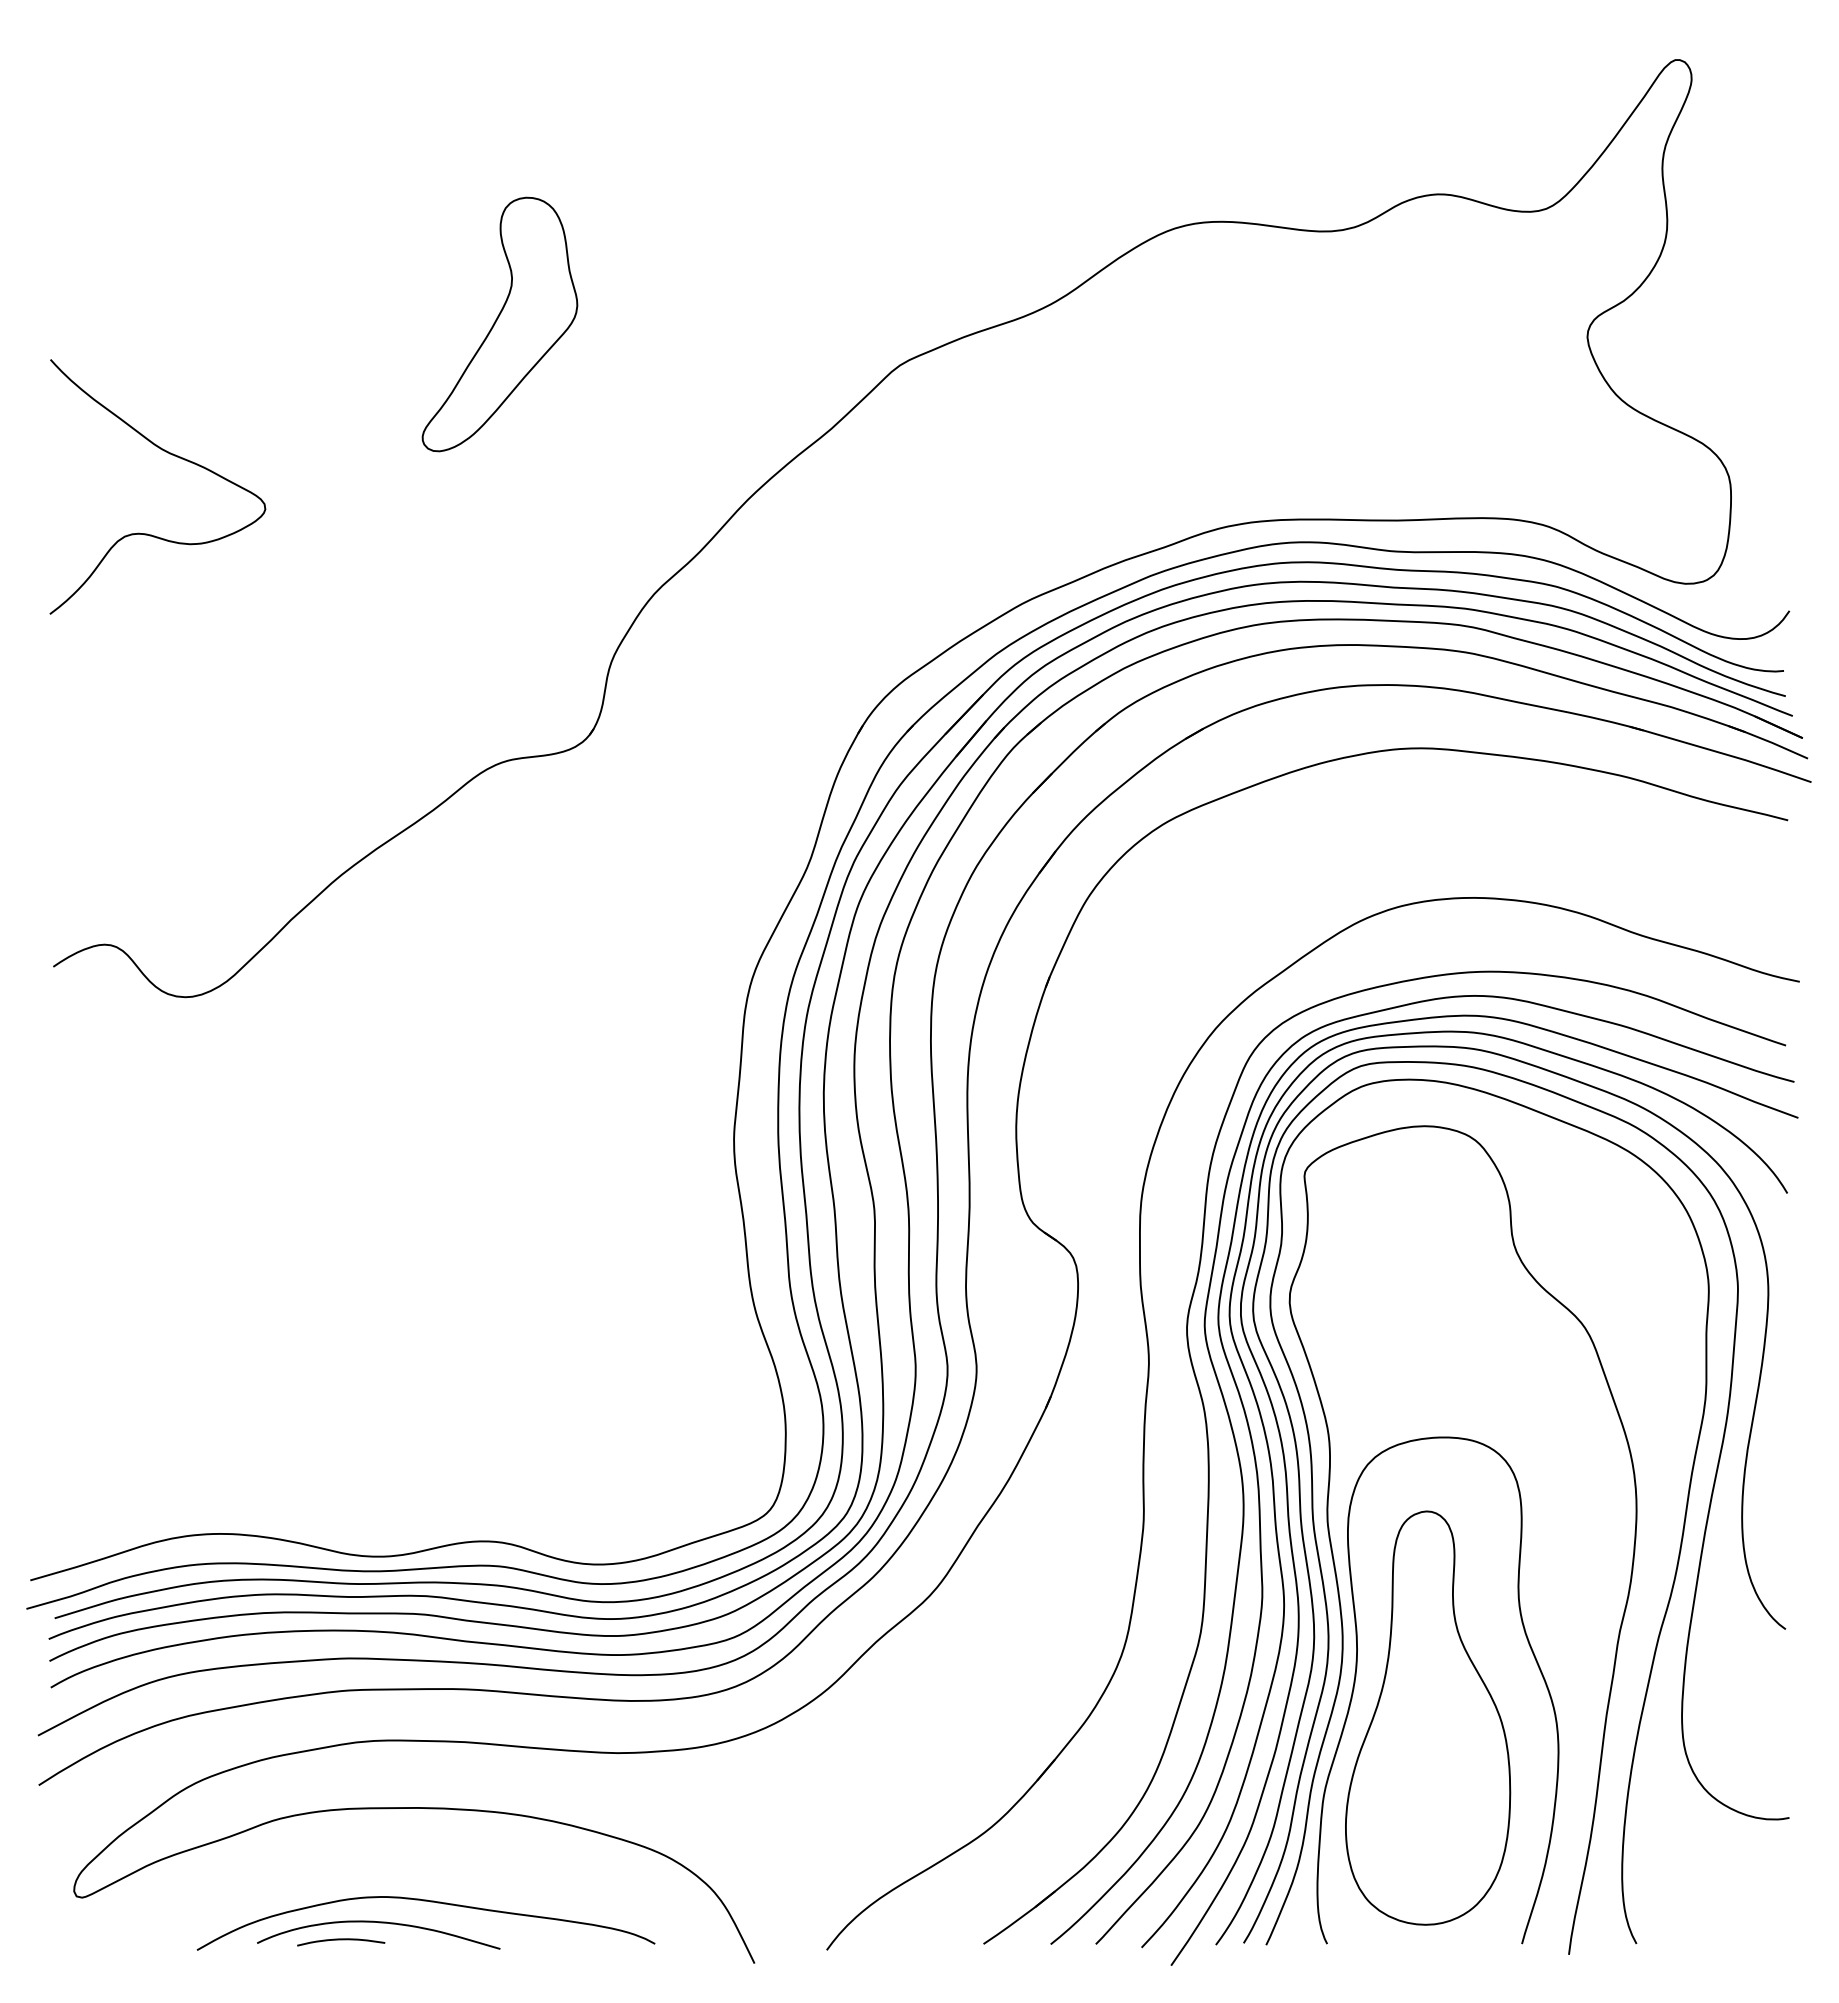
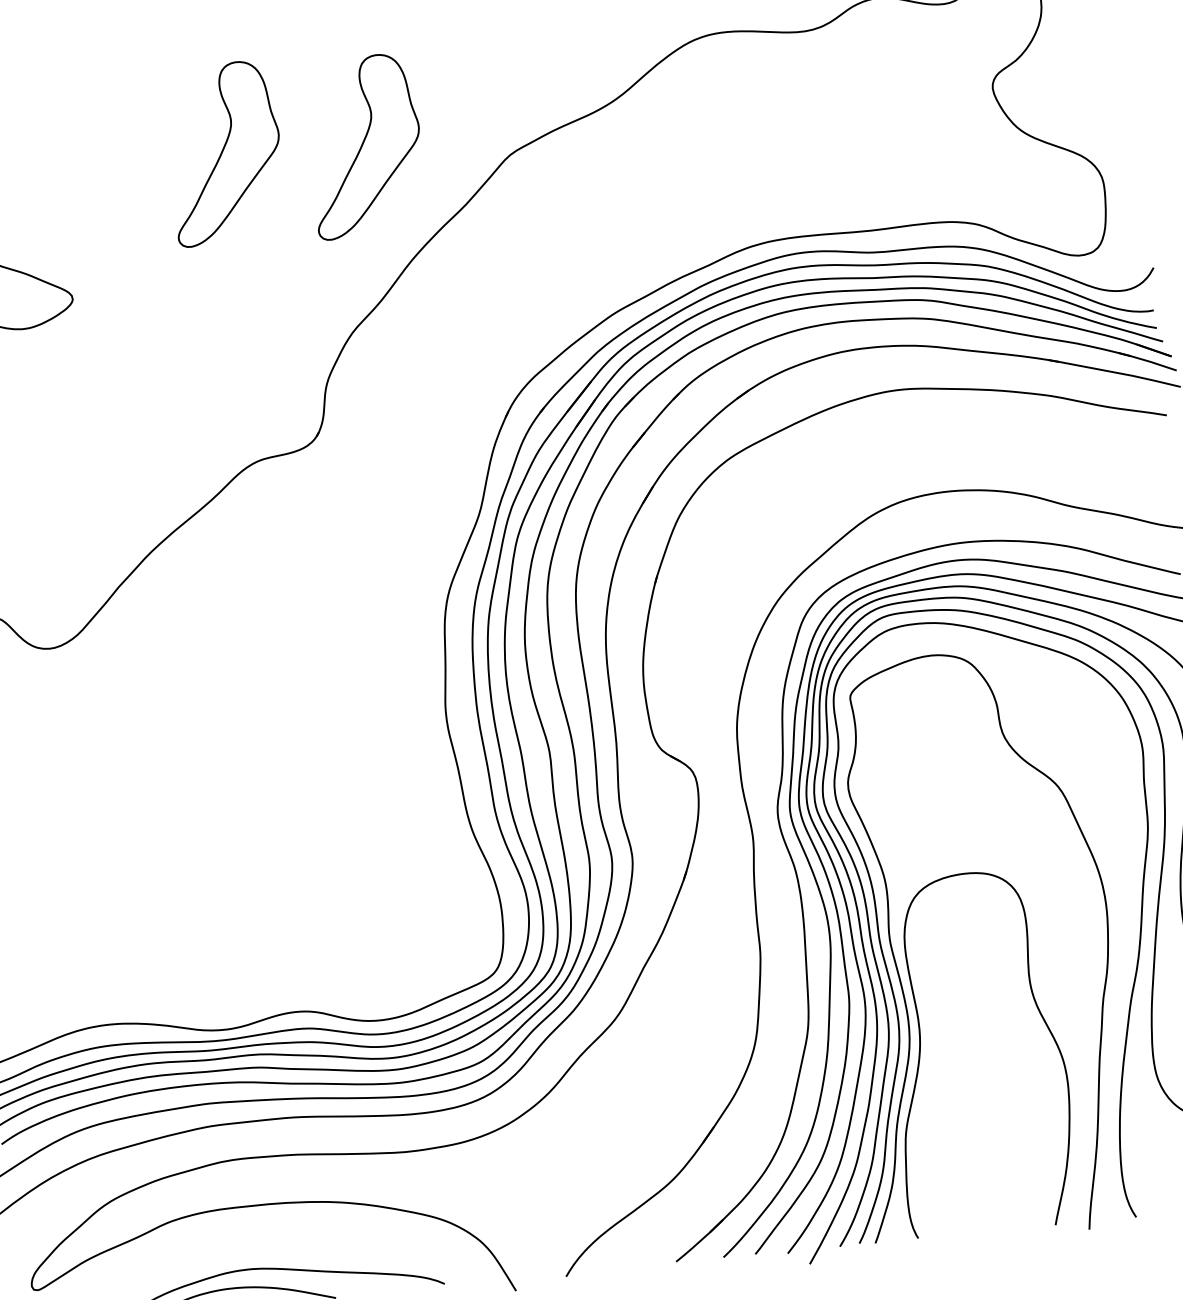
part: (697, 333) -> (365, 146), added
part: (1428, 1717) -> (974, 1071), removed

